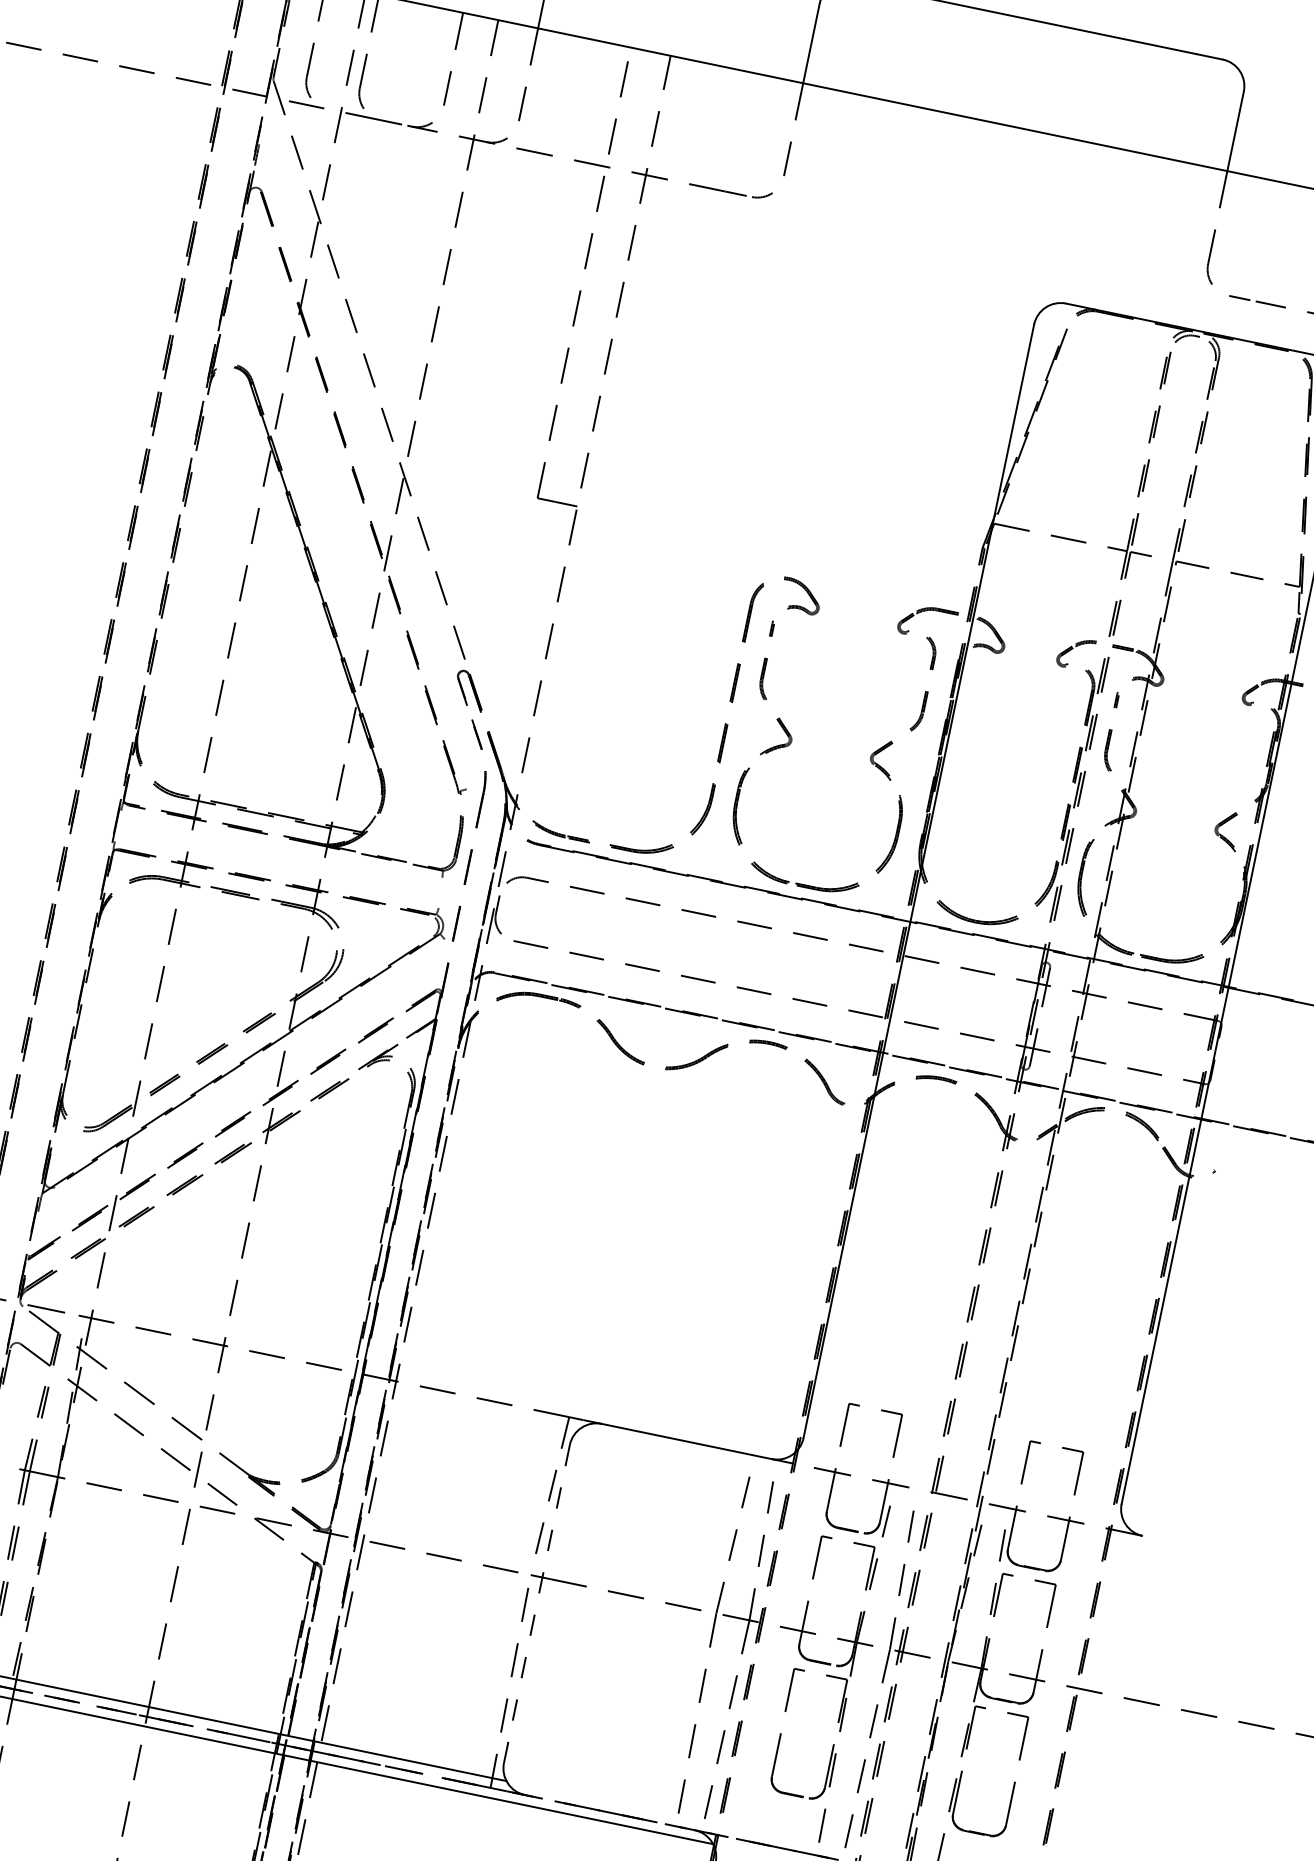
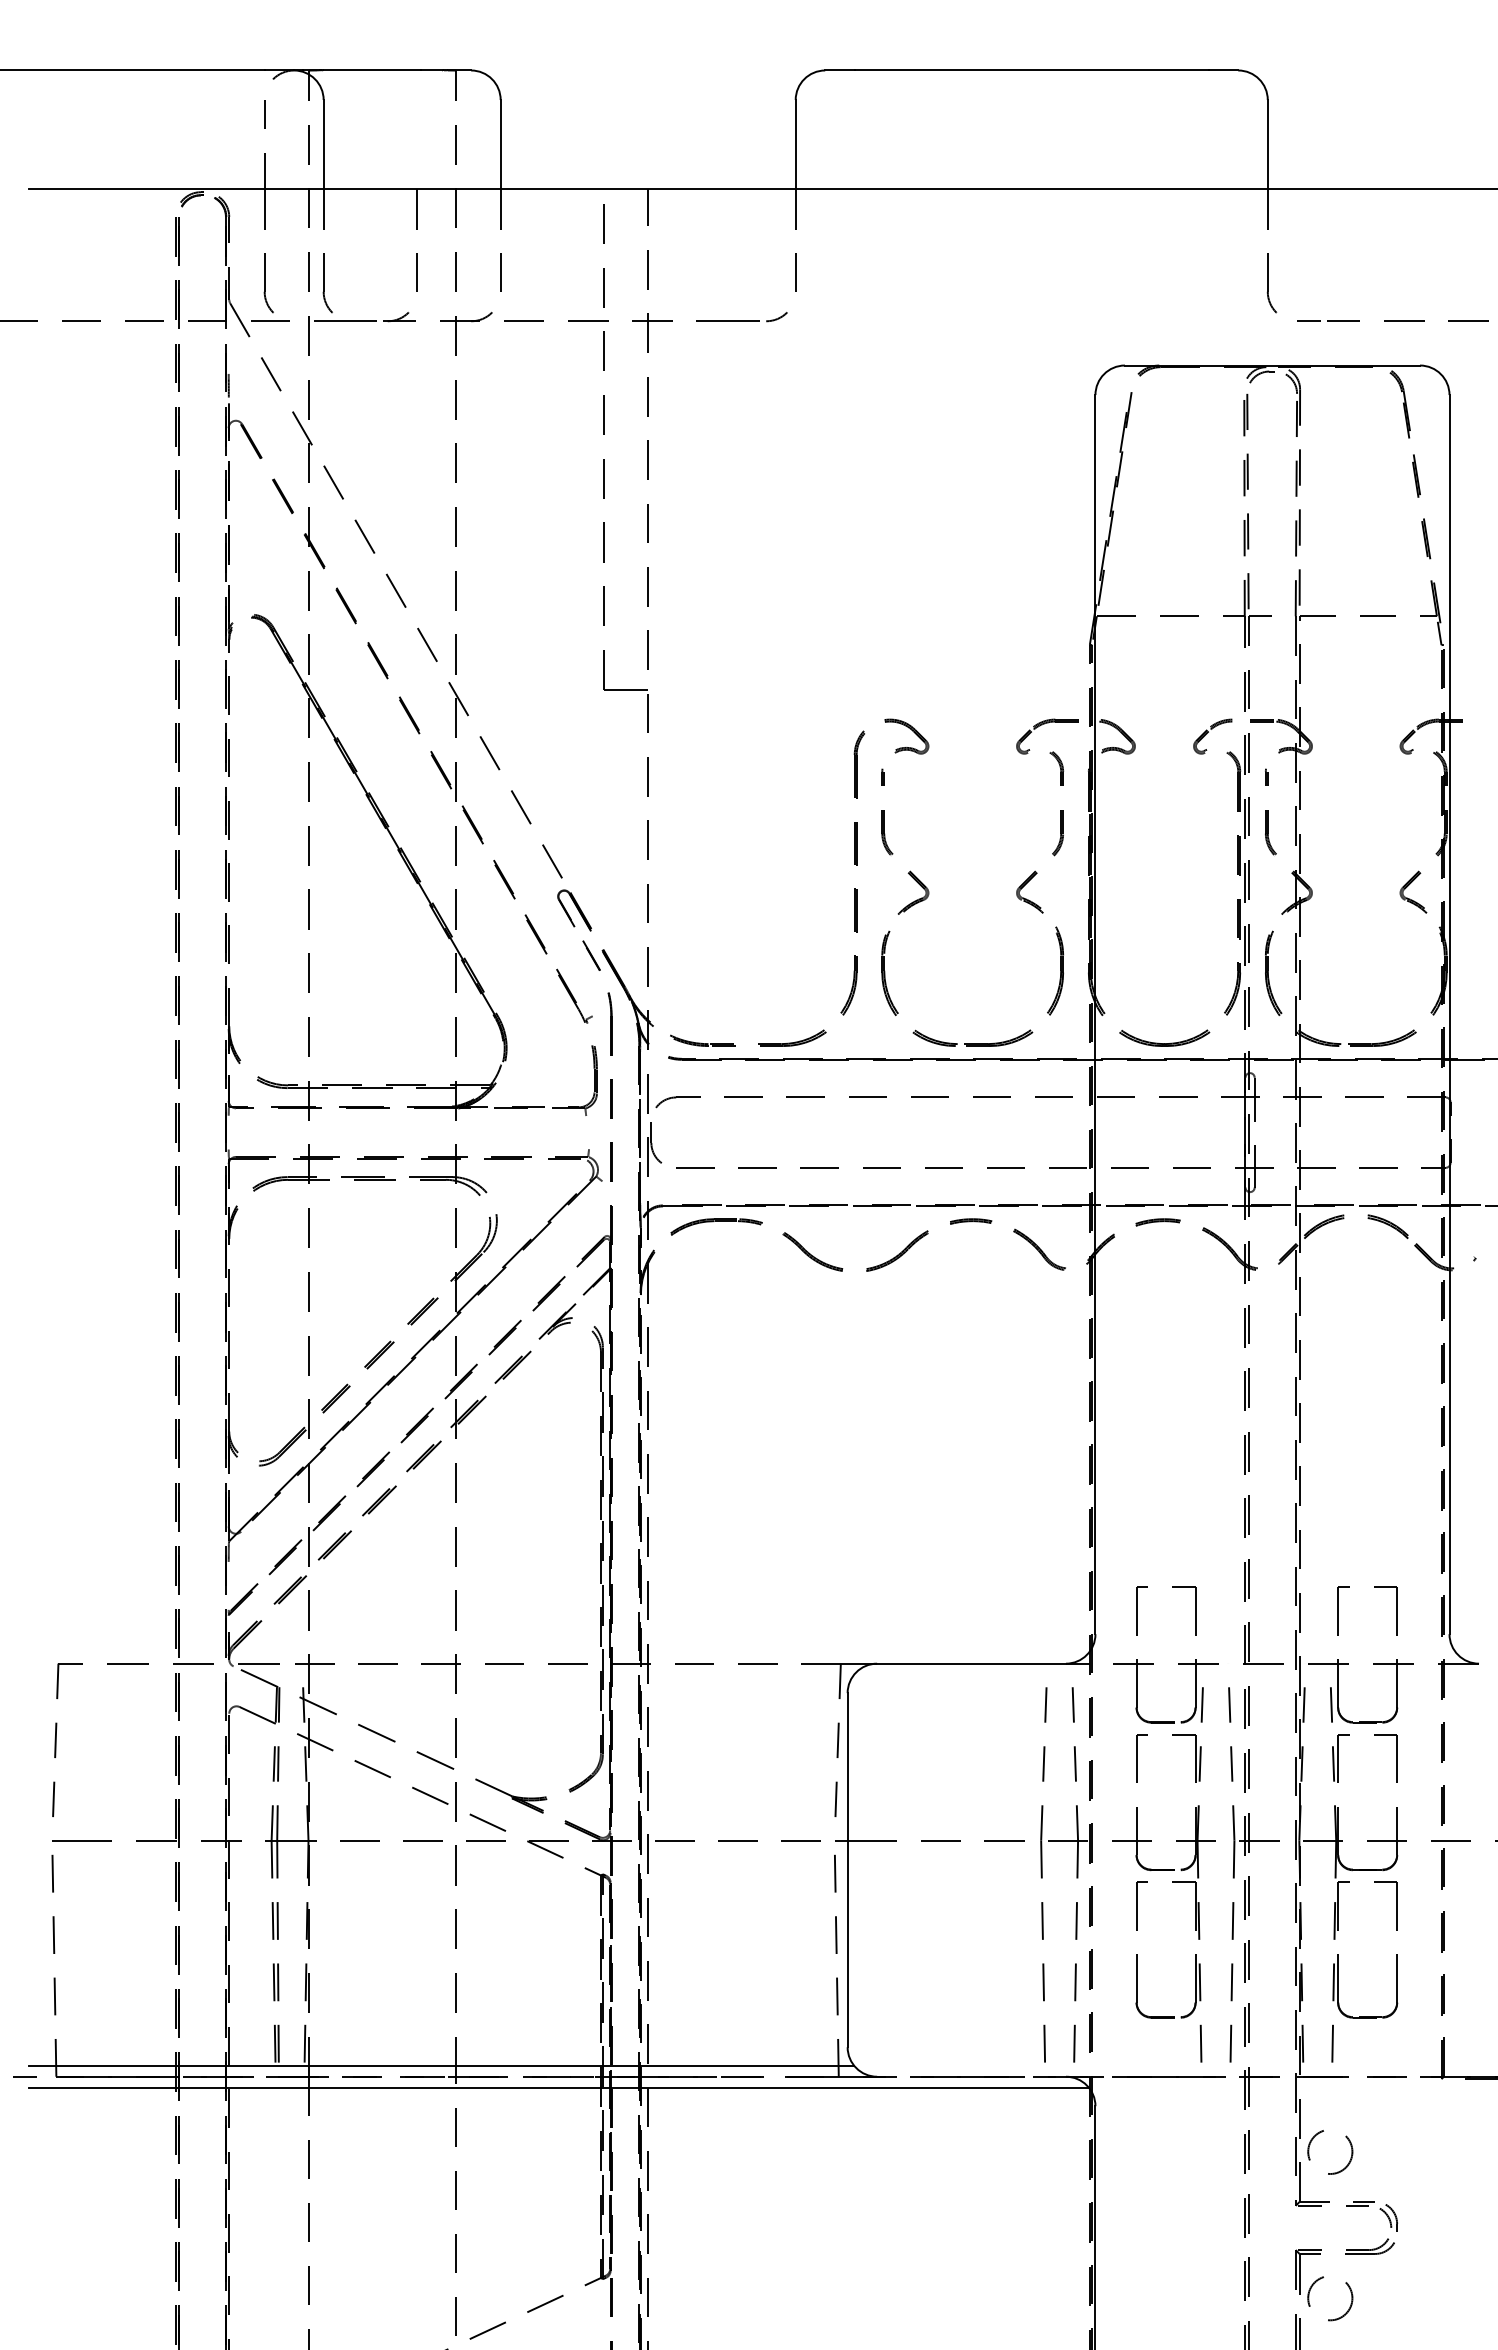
line: (536, 1604) -> (847, 1870), dashed -> solid

